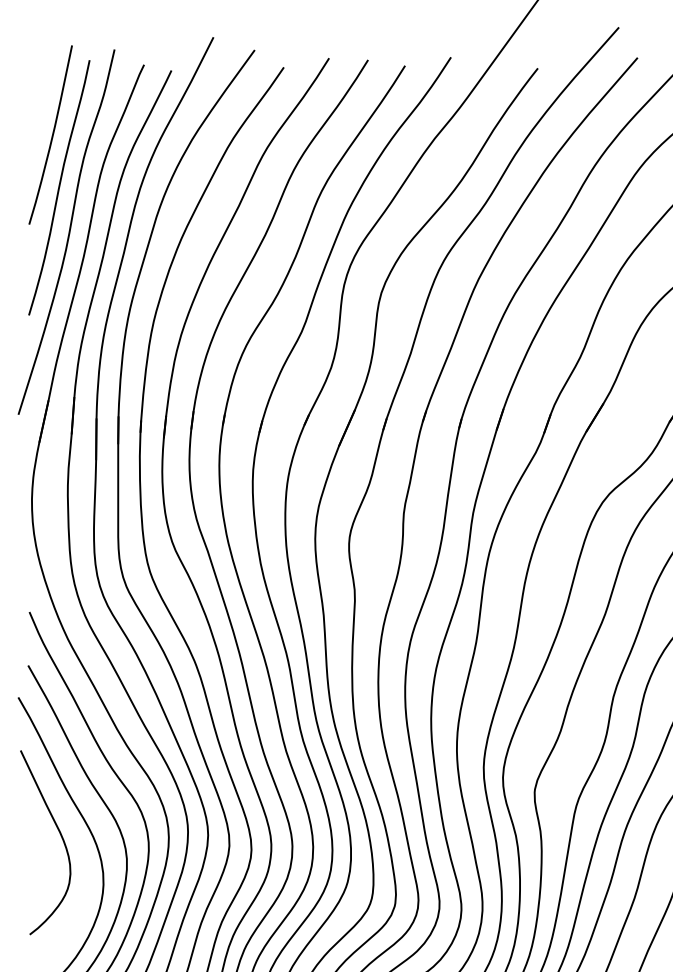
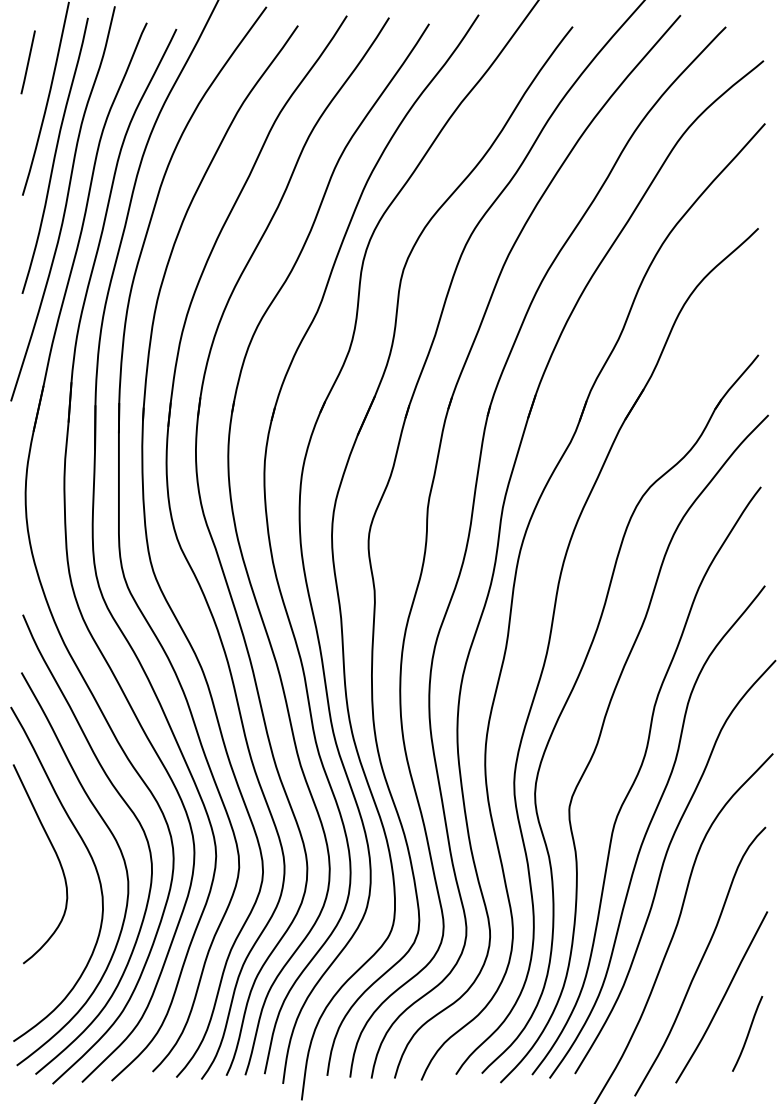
line: (33, 101) -> (27, 62), added

